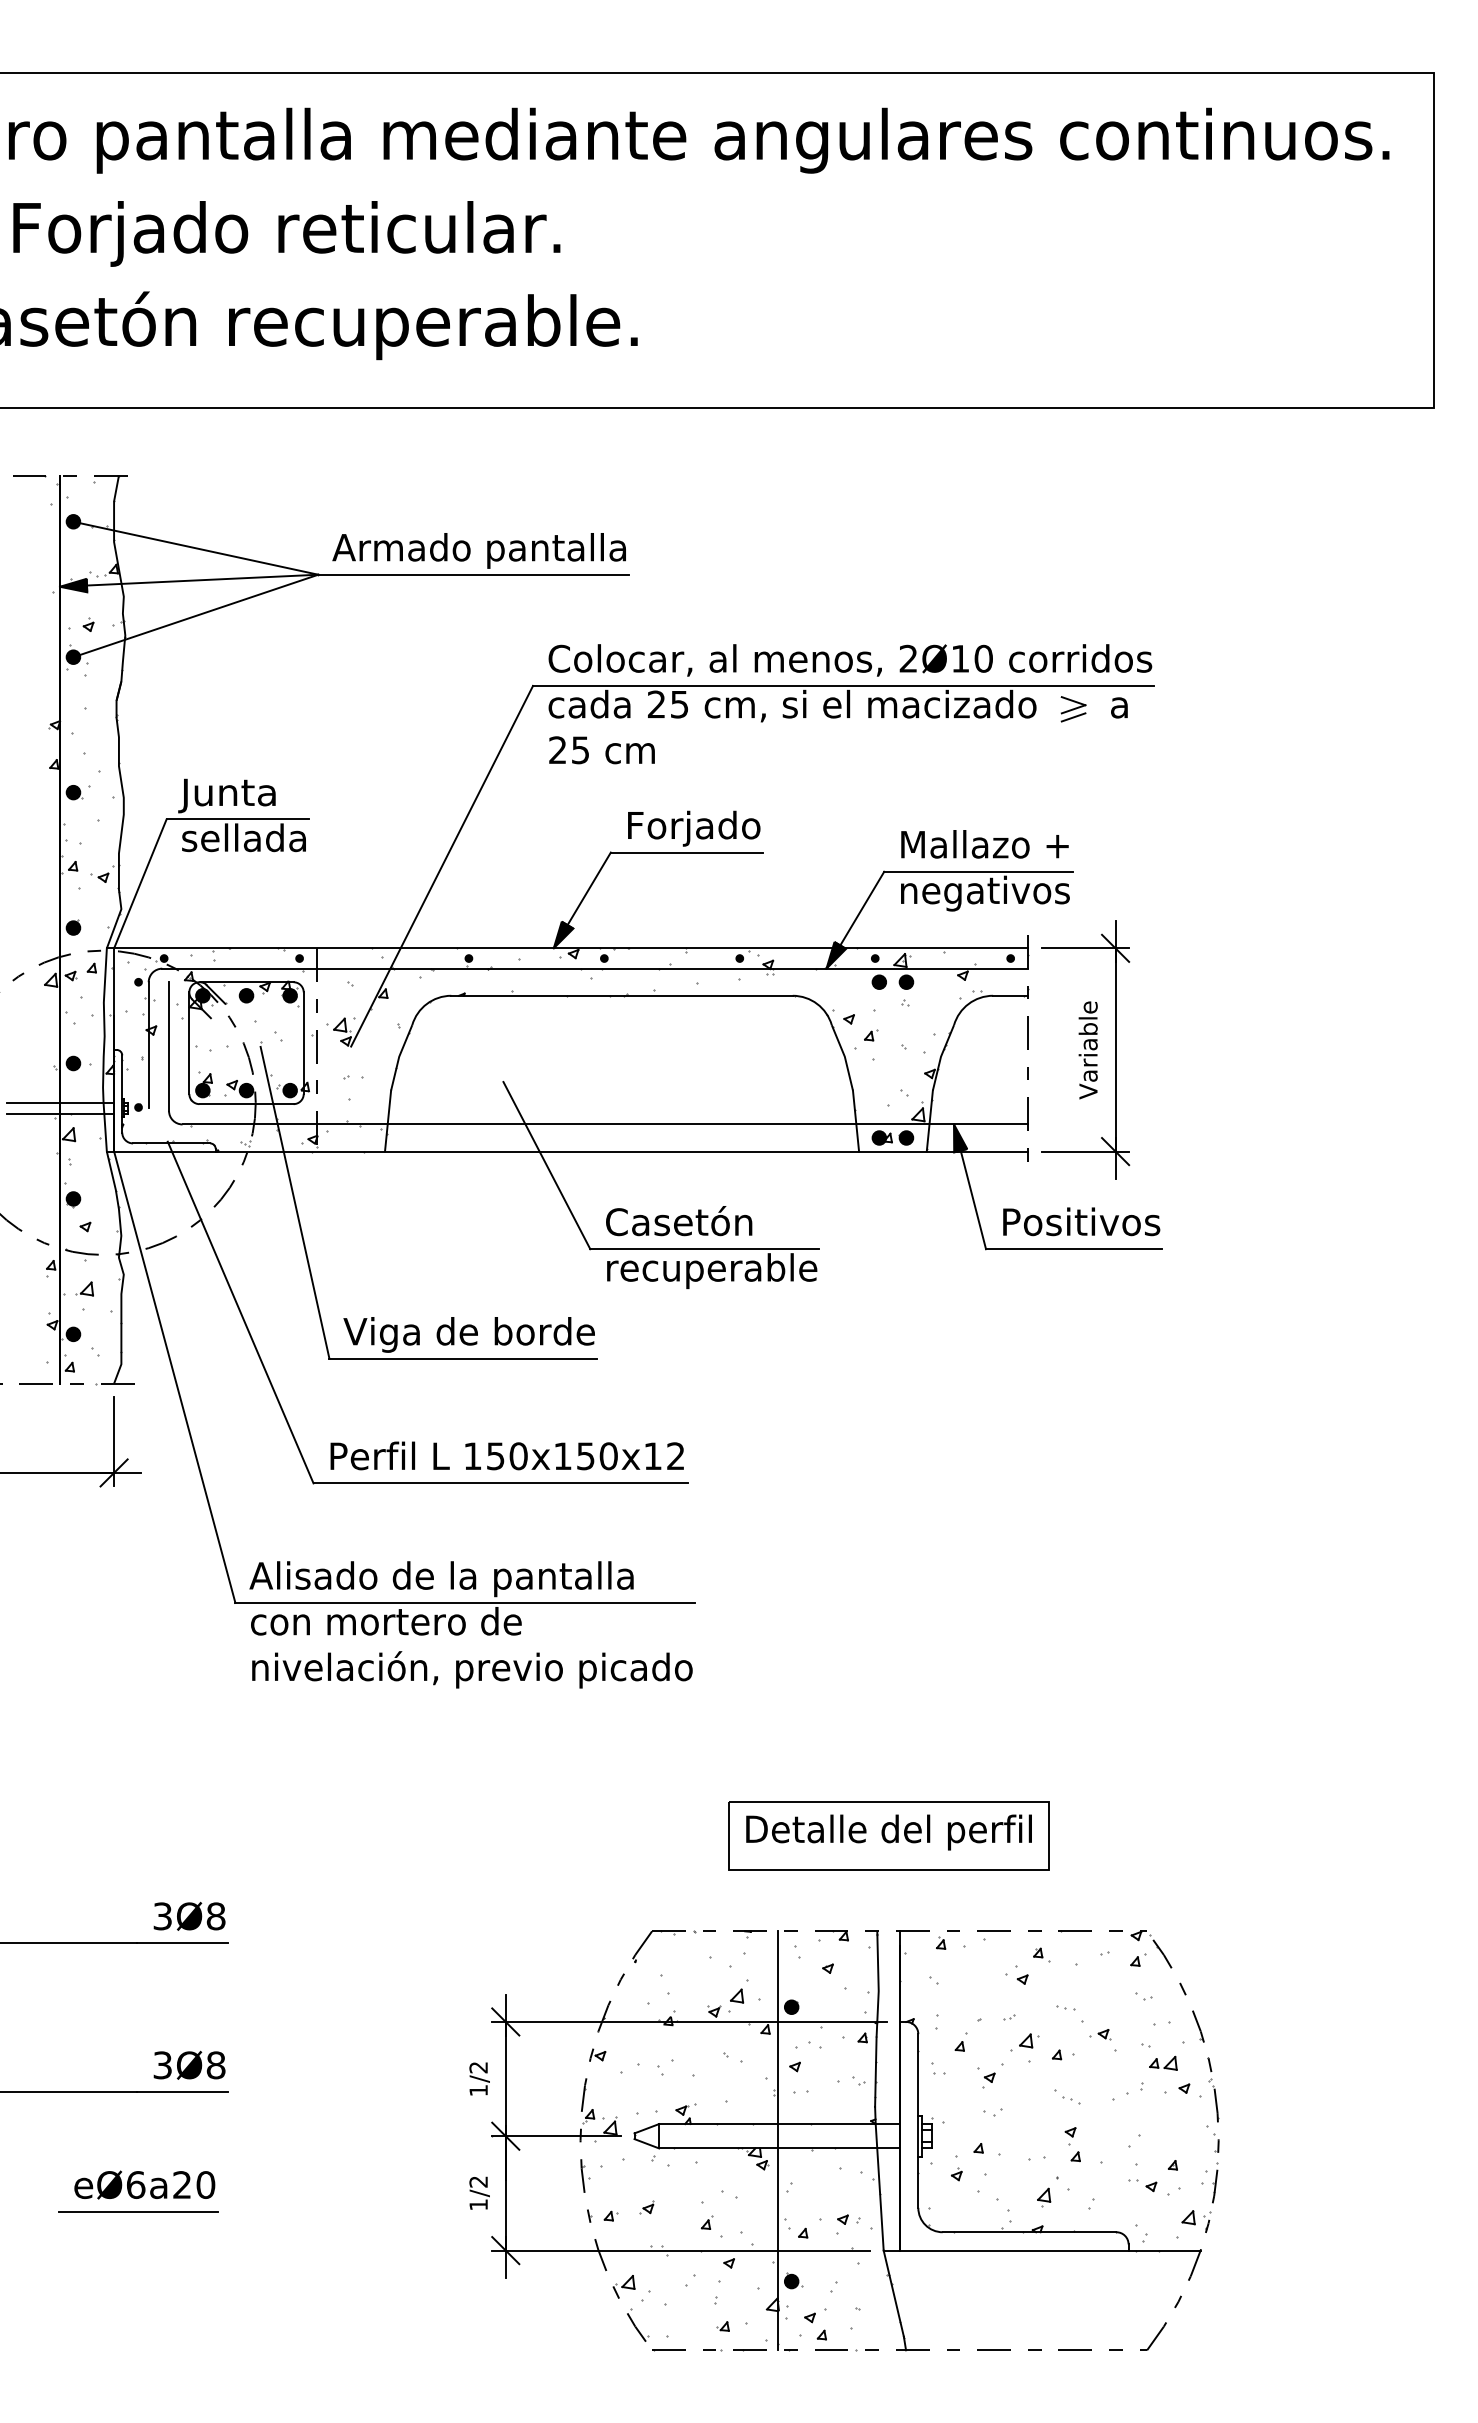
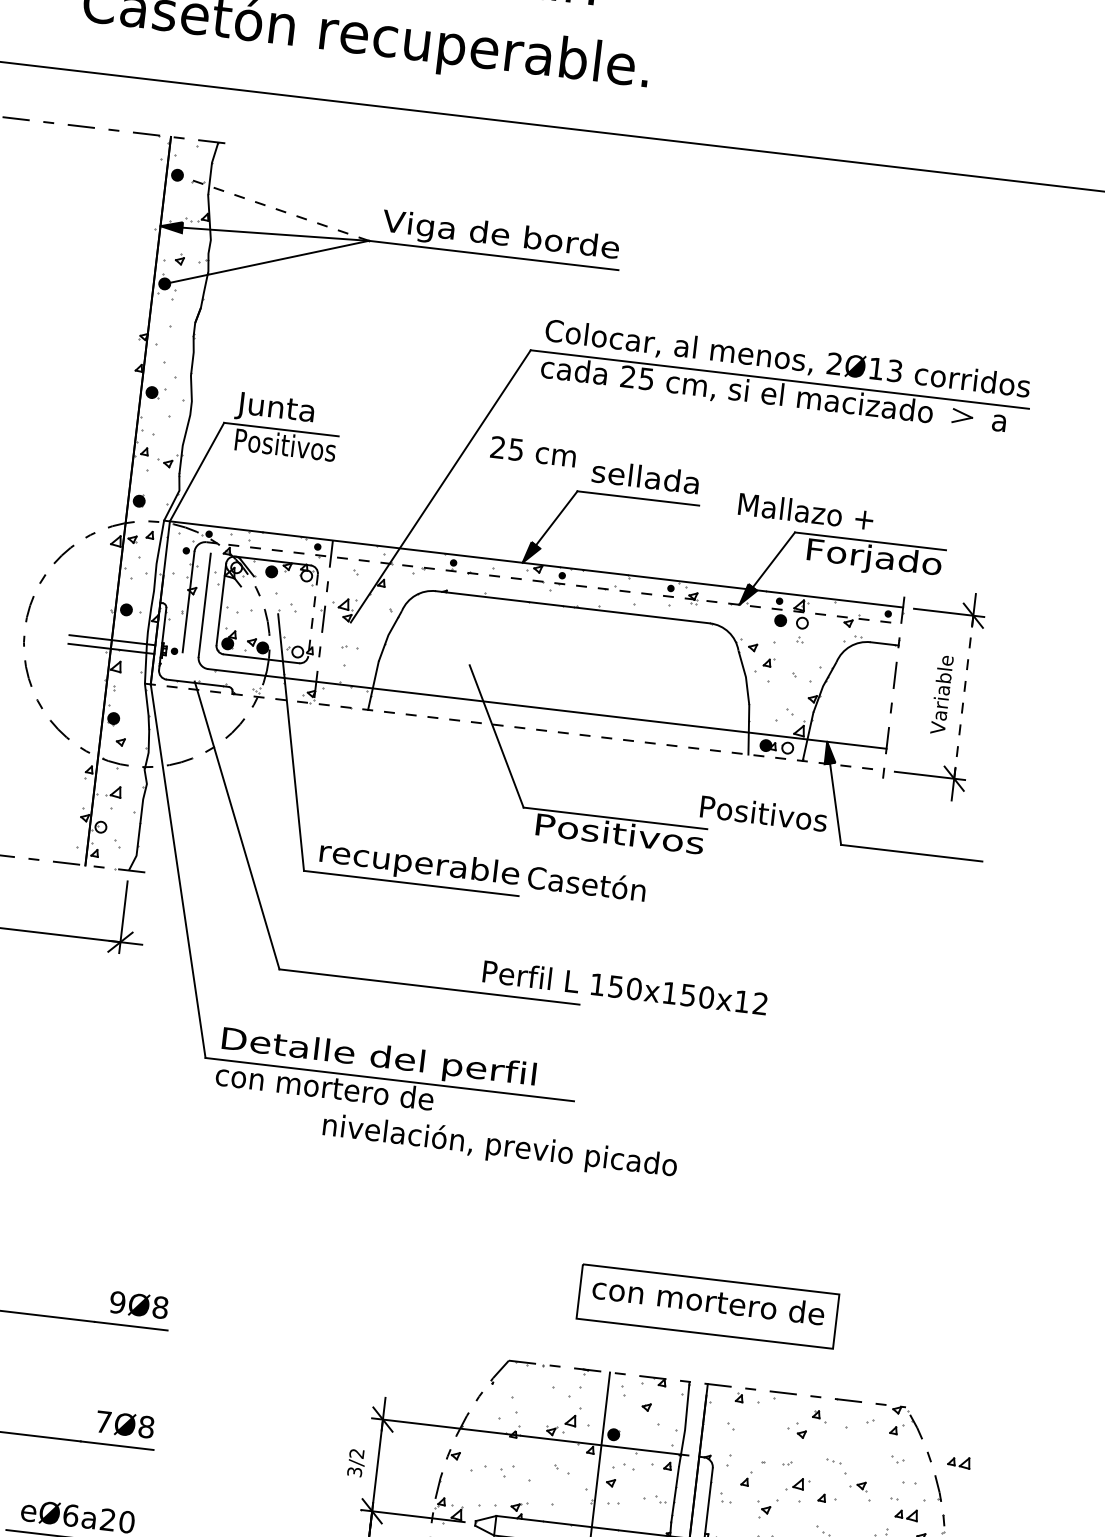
line: (195, 548) -> (272, 208), solid -> dashed
text: (479, 550) -> (500, 236), Armado pantalla -> Viga de borde
text: (983, 658) -> (894, 370), 2Ø10 -> 2Ø13
line: (1073, 717) -> (961, 426), removed
text: (601, 750) -> (533, 451), moved
text: (693, 828) -> (646, 479), Forjado -> sellada
text: (244, 837) -> (284, 444), sellada -> Positivos
text: (984, 844) -> (805, 511), moved
text: (985, 893) -> (874, 559), negativos -> Forjado
line: (595, 968) -> (554, 582), solid -> dashed
fill: (906, 982) -> (802, 623), removed
fill: (202, 995) -> (236, 567), removed
fill: (289, 995) -> (306, 575), removed
line: (303, 1043) -> (312, 615), solid -> dashed
line: (1115, 1049) -> (963, 696), solid -> dashed
fill: (289, 1090) -> (297, 651), removed
fill: (906, 1137) -> (787, 747), removed
line: (567, 1151) -> (514, 727), solid -> dashed
text: (679, 1221) -> (587, 883), moved
text: (1081, 1221) -> (763, 813), moved
text: (712, 1271) -> (619, 836), recuperable -> Positivos
fill: (73, 1334) -> (100, 827), removed
text: (468, 1334) -> (417, 864), Viga de borde -> recuperable
text: (506, 1455) -> (624, 987), moved
text: (446, 1579) -> (377, 1059), Alisado de la pantalla -> Detalle del perfil
text: (472, 1669) -> (500, 1146), moved
text: (888, 1832) -> (707, 1303), Detalle del perfil -> con mortero de
text: (162, 1916) -> (117, 1302), 3Ø8 -> 9Ø8
part: (1220, 1990) -> (959, 1461), added
text: (162, 2065) -> (103, 1422), 3Ø8 -> 7Ø8
text: (478, 2090) -> (354, 1472), 1/2 -> 3/2

